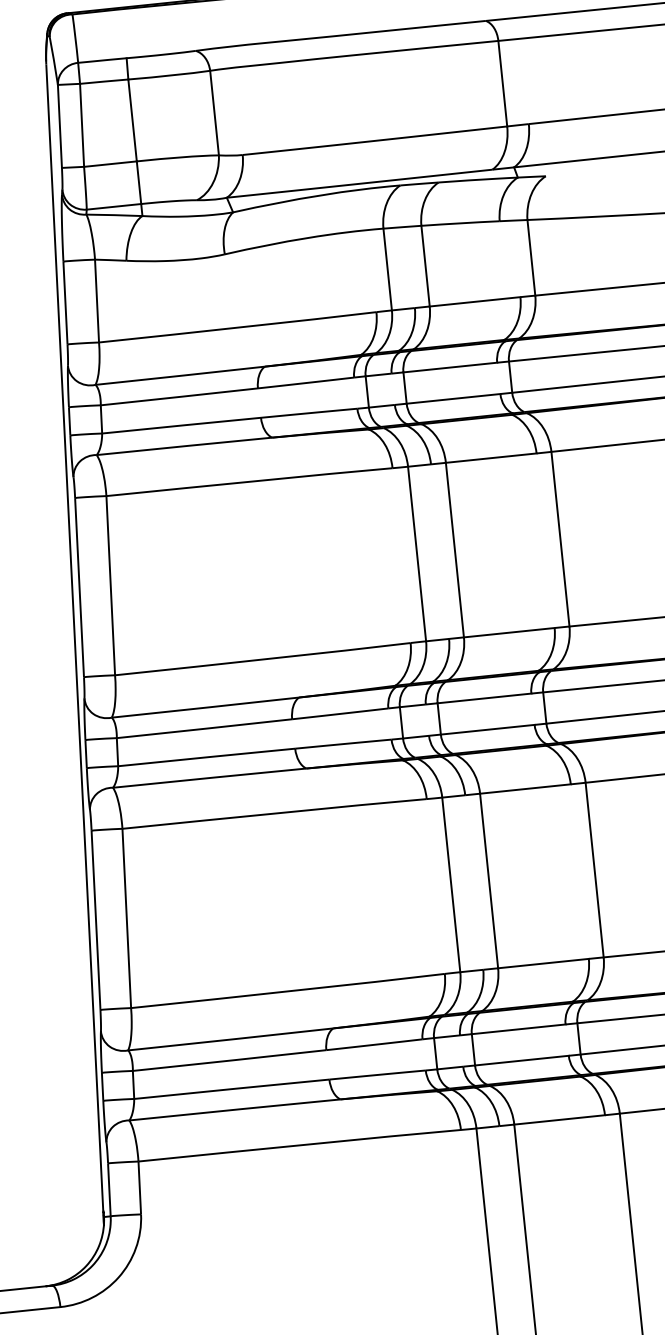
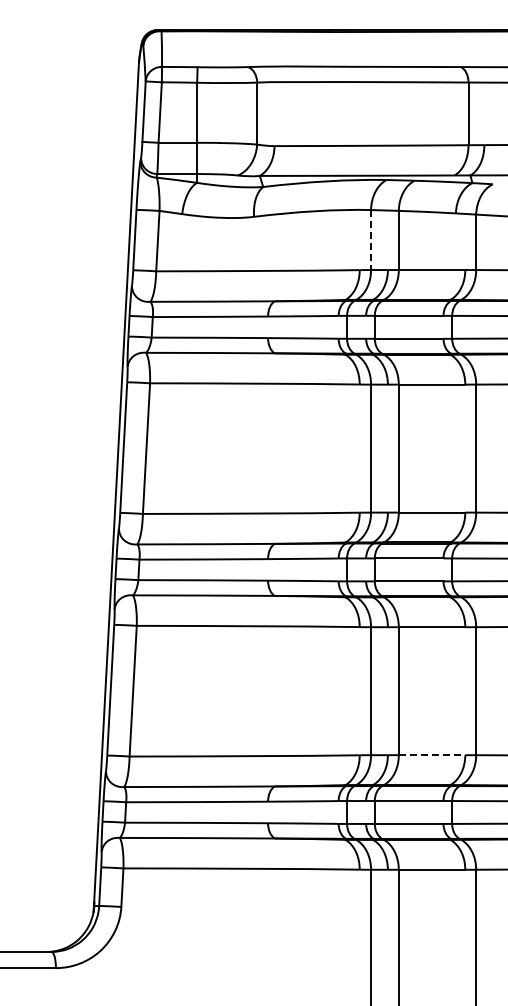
line: (388, 270) -> (371, 240), solid -> dashed
line: (544, 963) -> (432, 755), solid -> dashed

